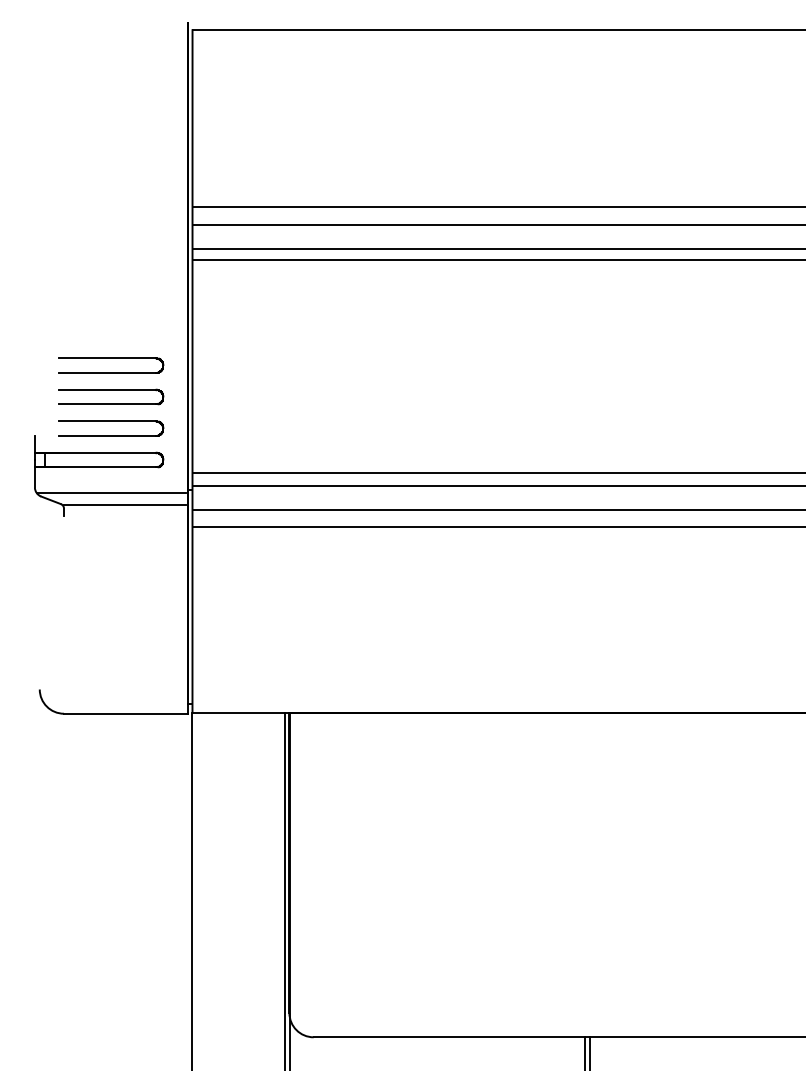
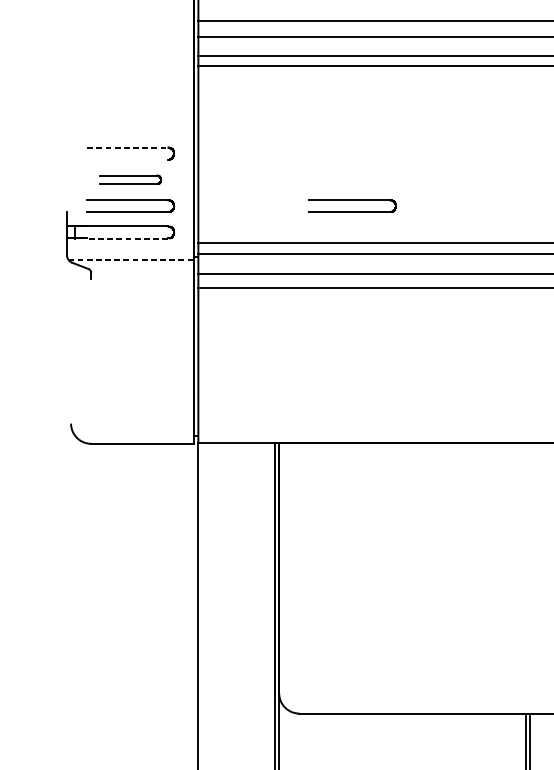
line: (108, 358) -> (128, 147), solid -> dashed
line: (107, 372) -> (127, 159), removed
part: (111, 396) -> (130, 179), size x0.7
part: (377, 421) -> (352, 200), added
line: (107, 467) -> (127, 238), solid -> dashed
line: (111, 492) -> (130, 259), solid -> dashed
line: (124, 505) -> (141, 270), removed

